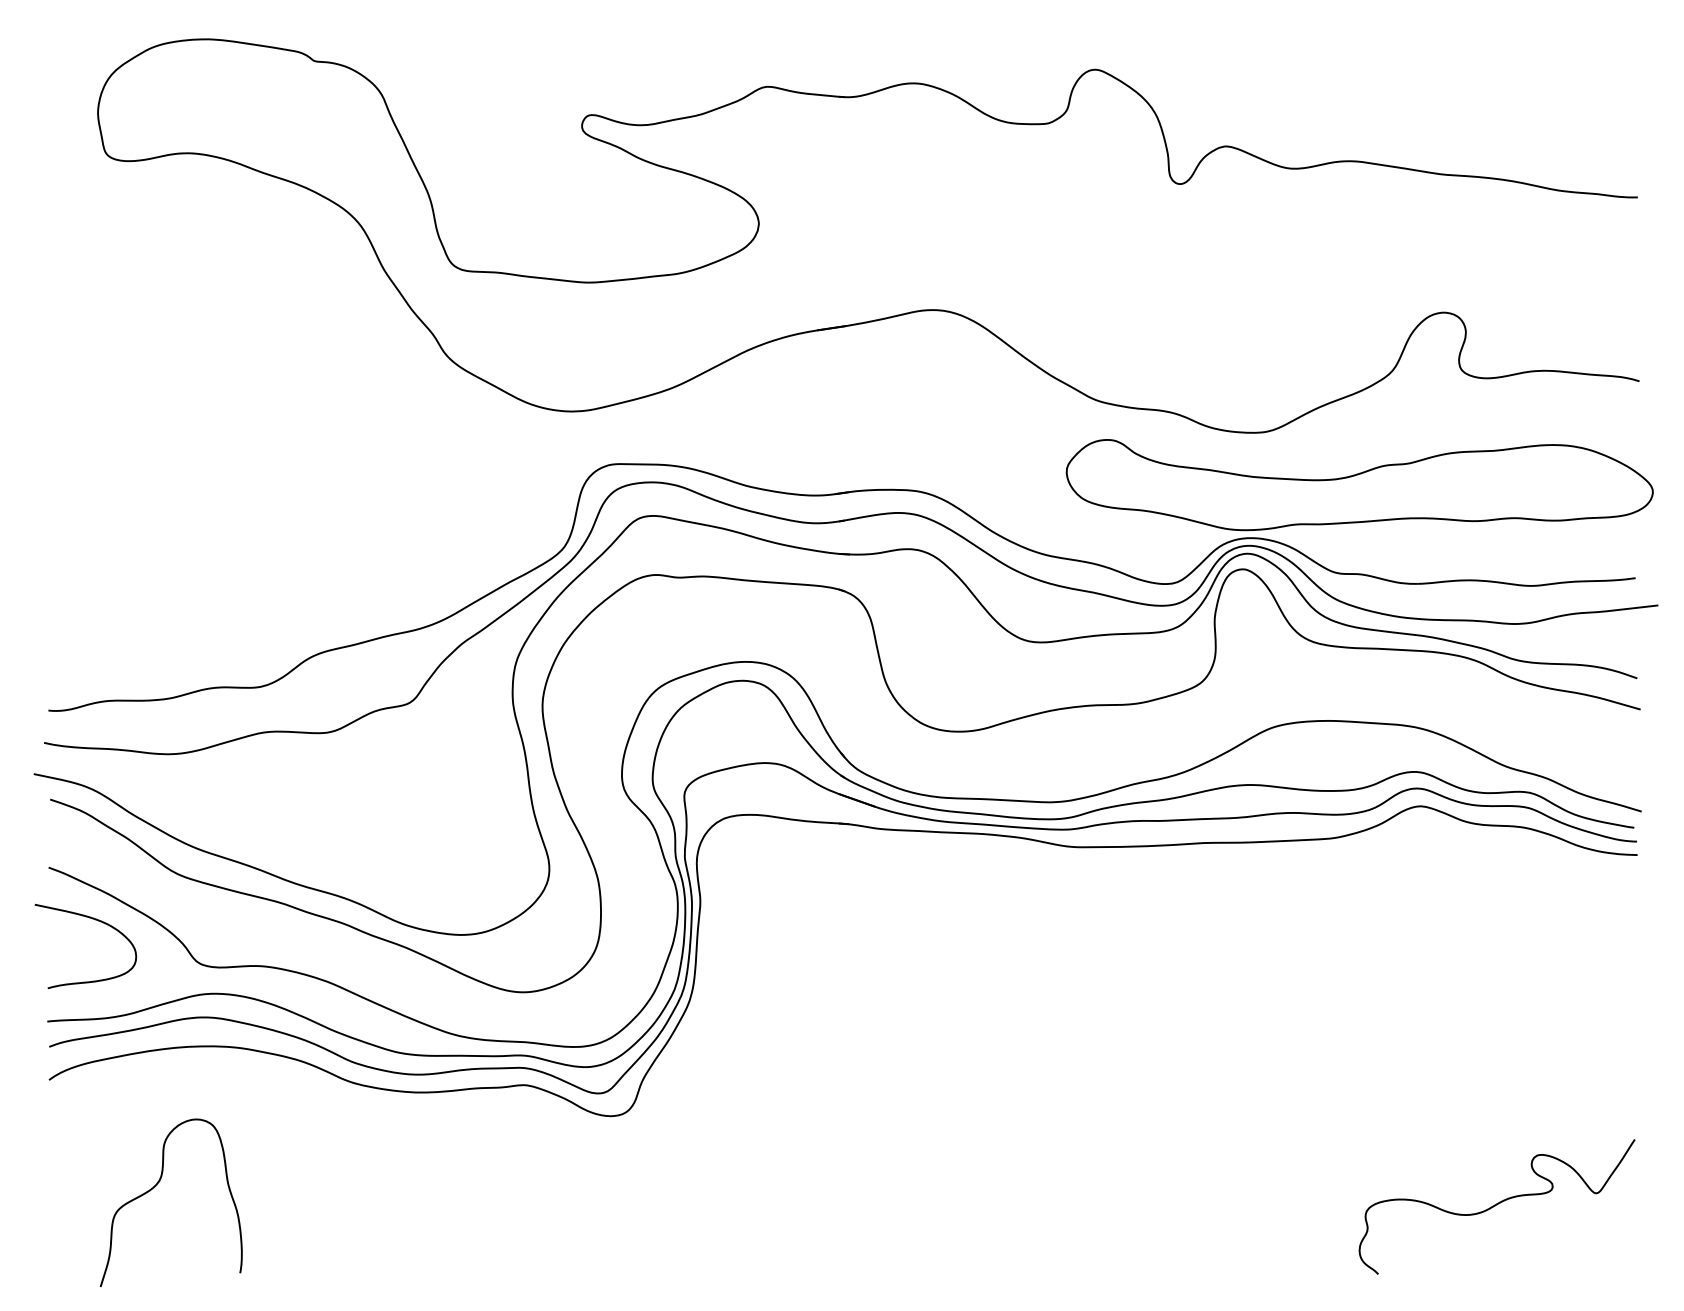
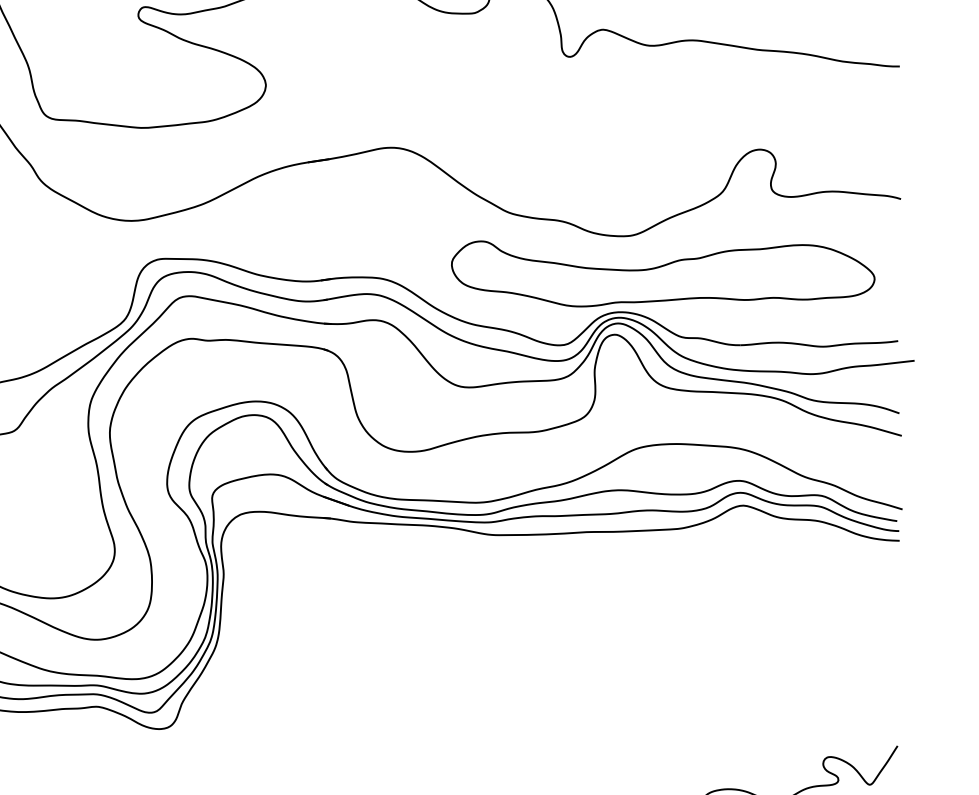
part: (1359, 485) -> (663, 274), moved

